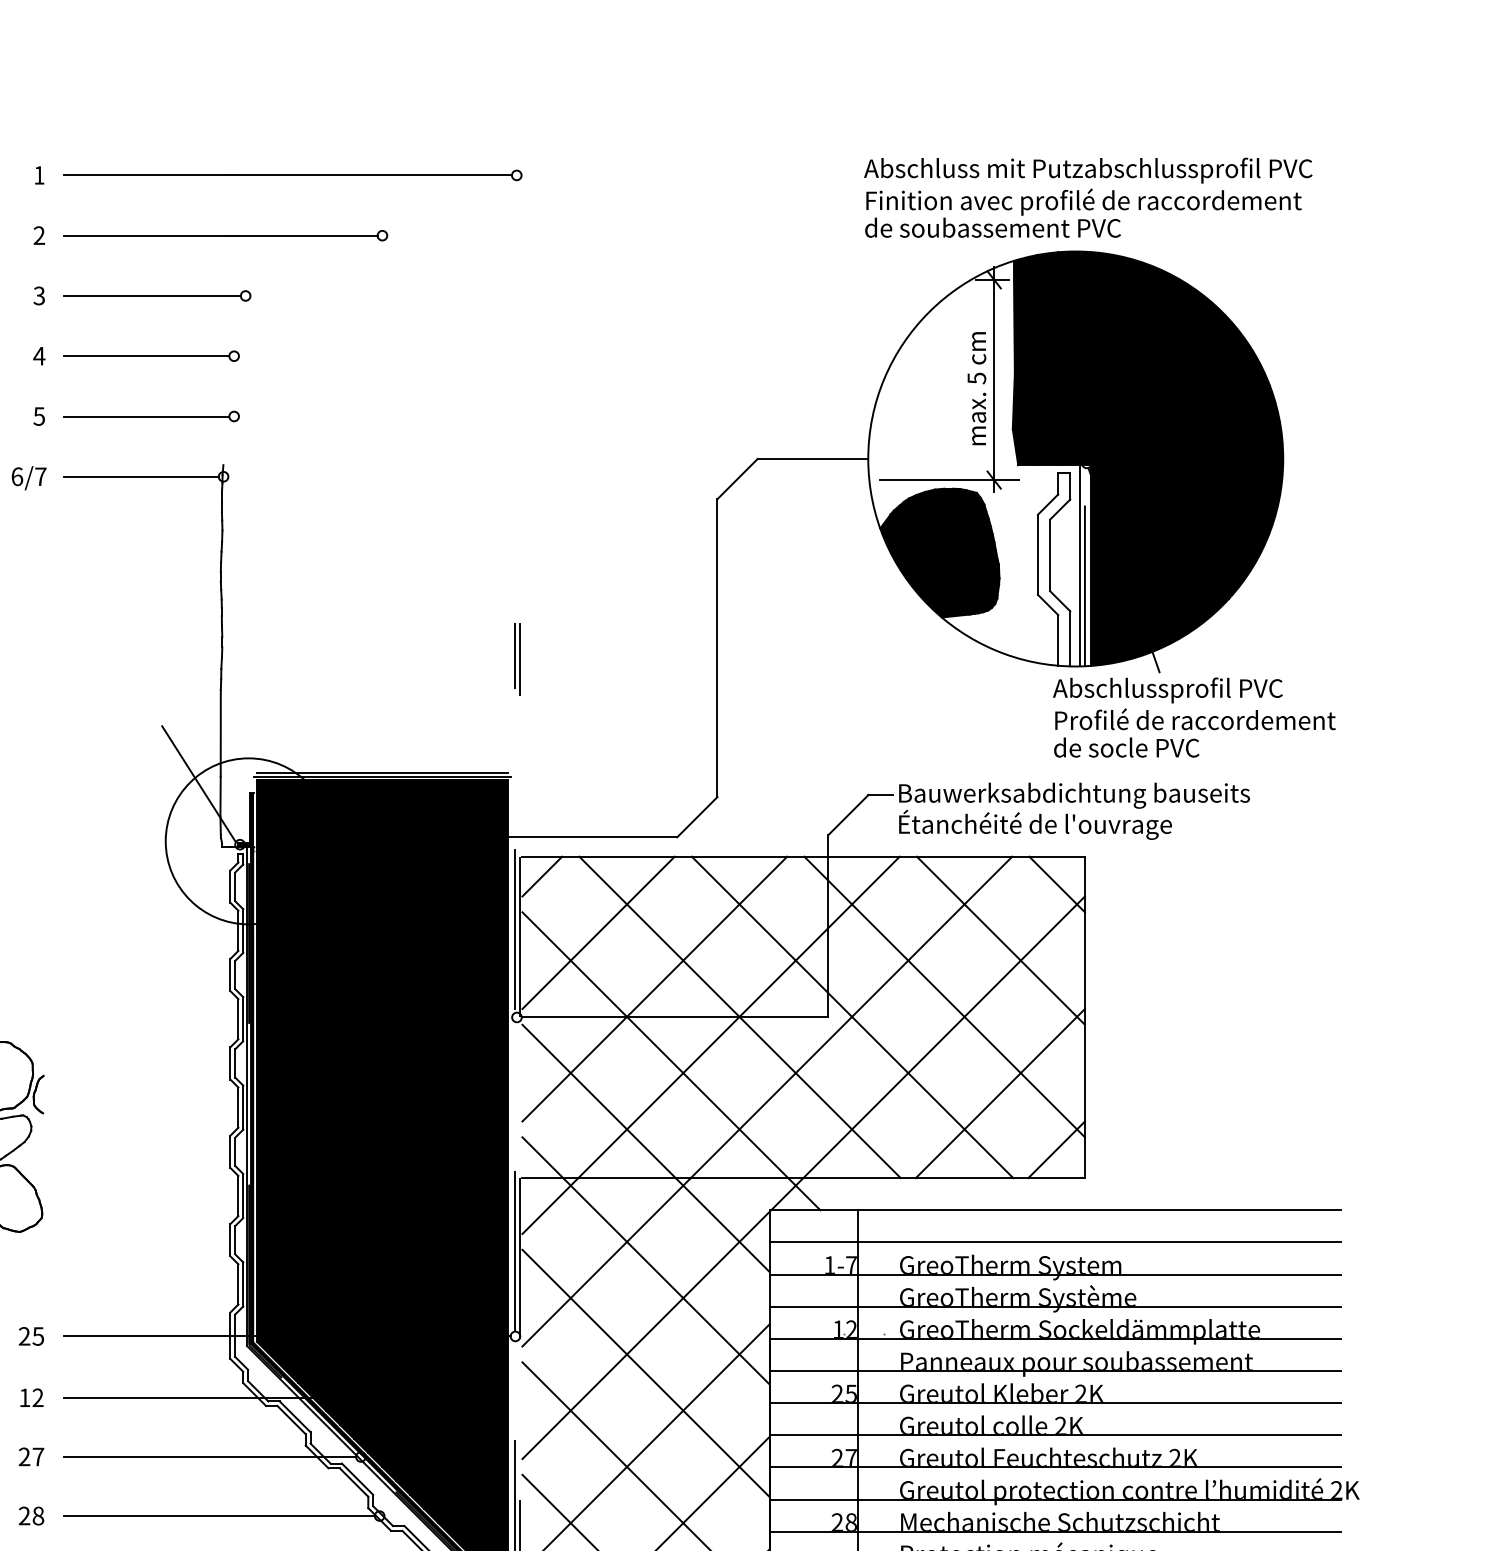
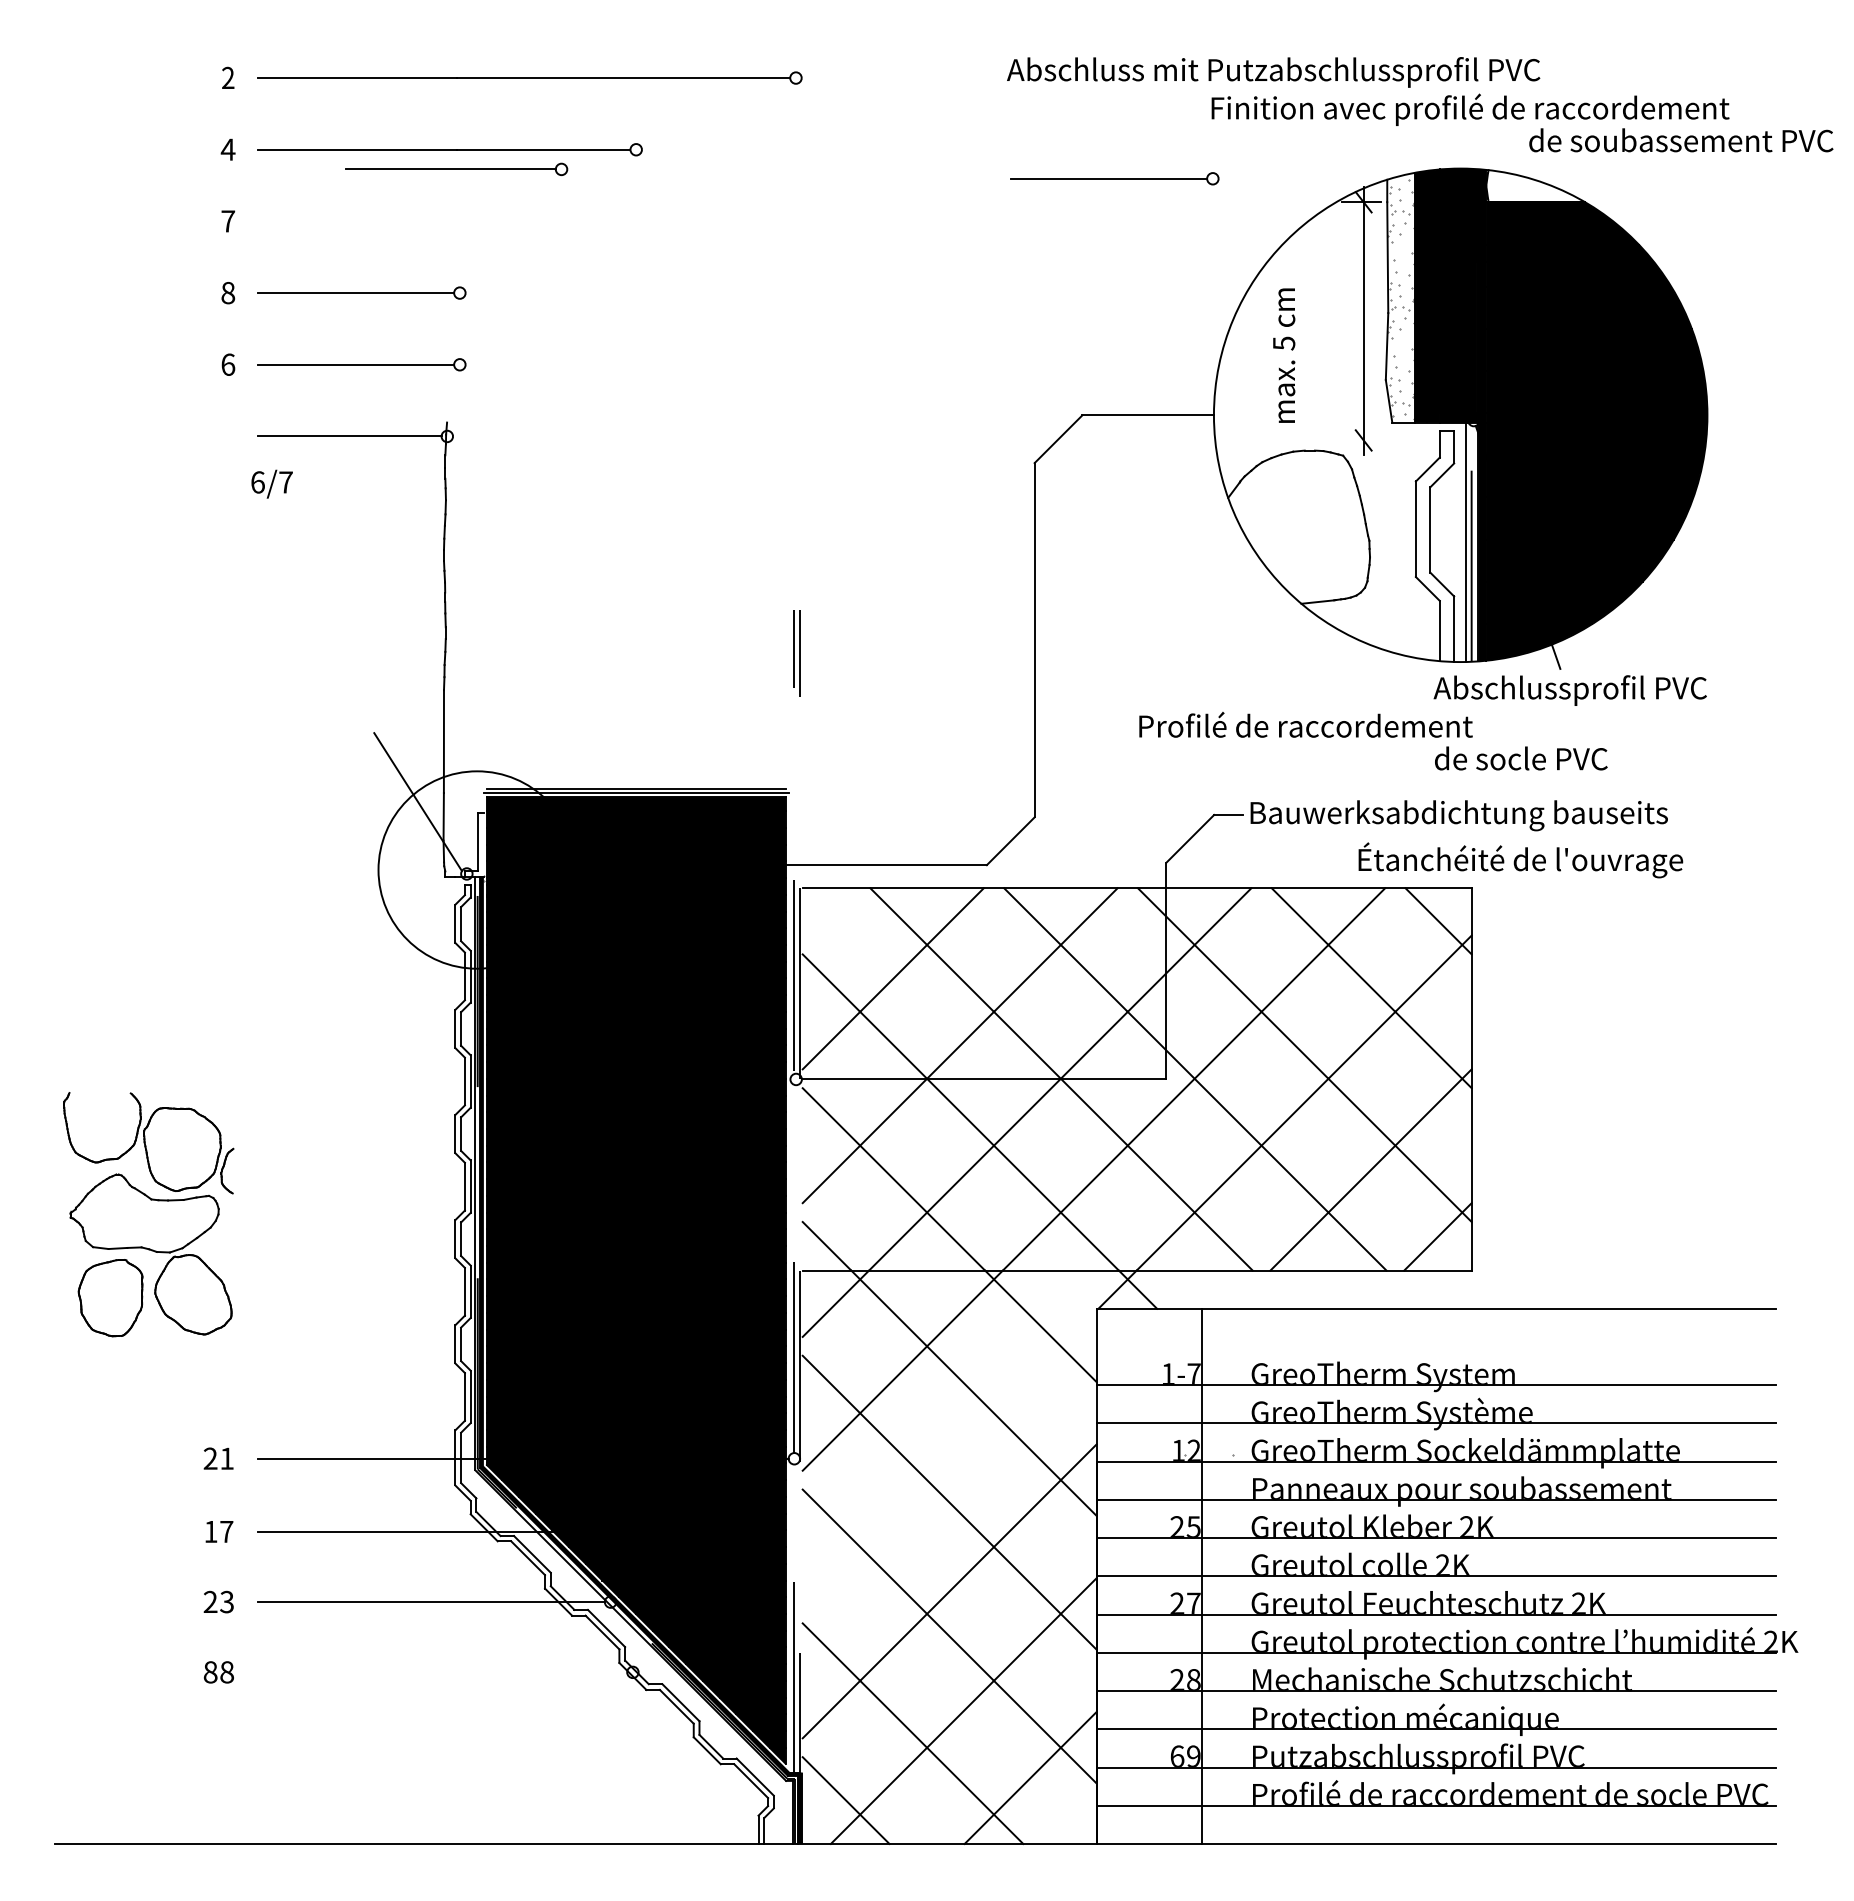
text: (1088, 170) -> (1273, 72), moved
text: (39, 174) -> (228, 77), 1 -> 2
text: (993, 227) -> (1681, 140), moved
text: (38, 235) -> (227, 149), 2 -> 4
part: (784, 259) -> (1114, 178), added
fill: (1138, 266) -> (1535, 186), removed
part: (157, 295) -> (456, 168), moved
text: (39, 296) -> (228, 221), 3 -> 7
text: (38, 356) -> (227, 293), 4 -> 8
fill: (1024, 359) -> (1399, 297), removed
text: (977, 388) -> (1284, 355), moved
text: (39, 416) -> (228, 364), 5 -> 6
text: (28, 477) -> (271, 483), moved
line: (949, 480) -> (1310, 440), removed
fill: (940, 552) -> (1299, 526), removed
text: (1194, 718) -> (1305, 724), moved
fill: (245, 819) -> (473, 844), removed
text: (1035, 824) -> (1520, 860), moved
line: (541, 876) -> (825, 911), removed
line: (1054, 1242) -> (1435, 1347), removed
line: (645, 1335) -> (949, 1457), removed
text: (37, 1336) -> (226, 1458), 25 -> 21
text: (37, 1397) -> (226, 1531), 12 -> 17
text: (37, 1456) -> (226, 1601), 27 -> 23
text: (24, 1516) -> (210, 1672), 28 -> 88
line: (219, 1516) -> (442, 1672), removed

